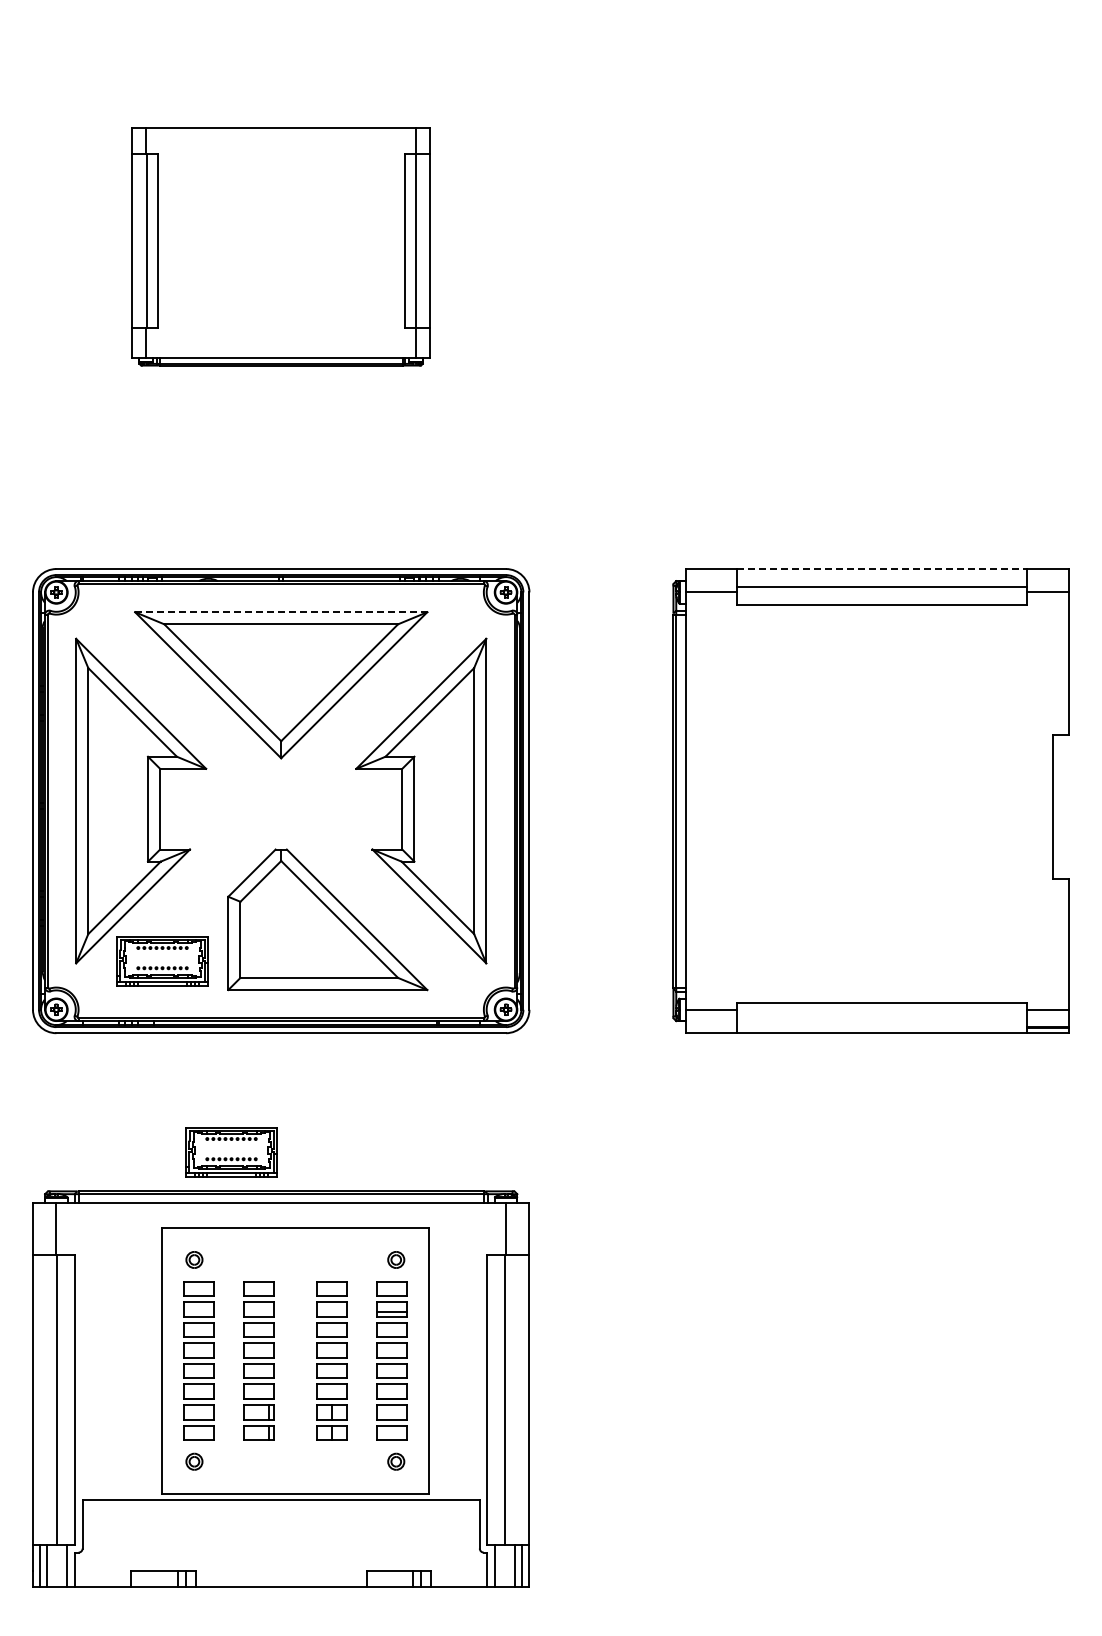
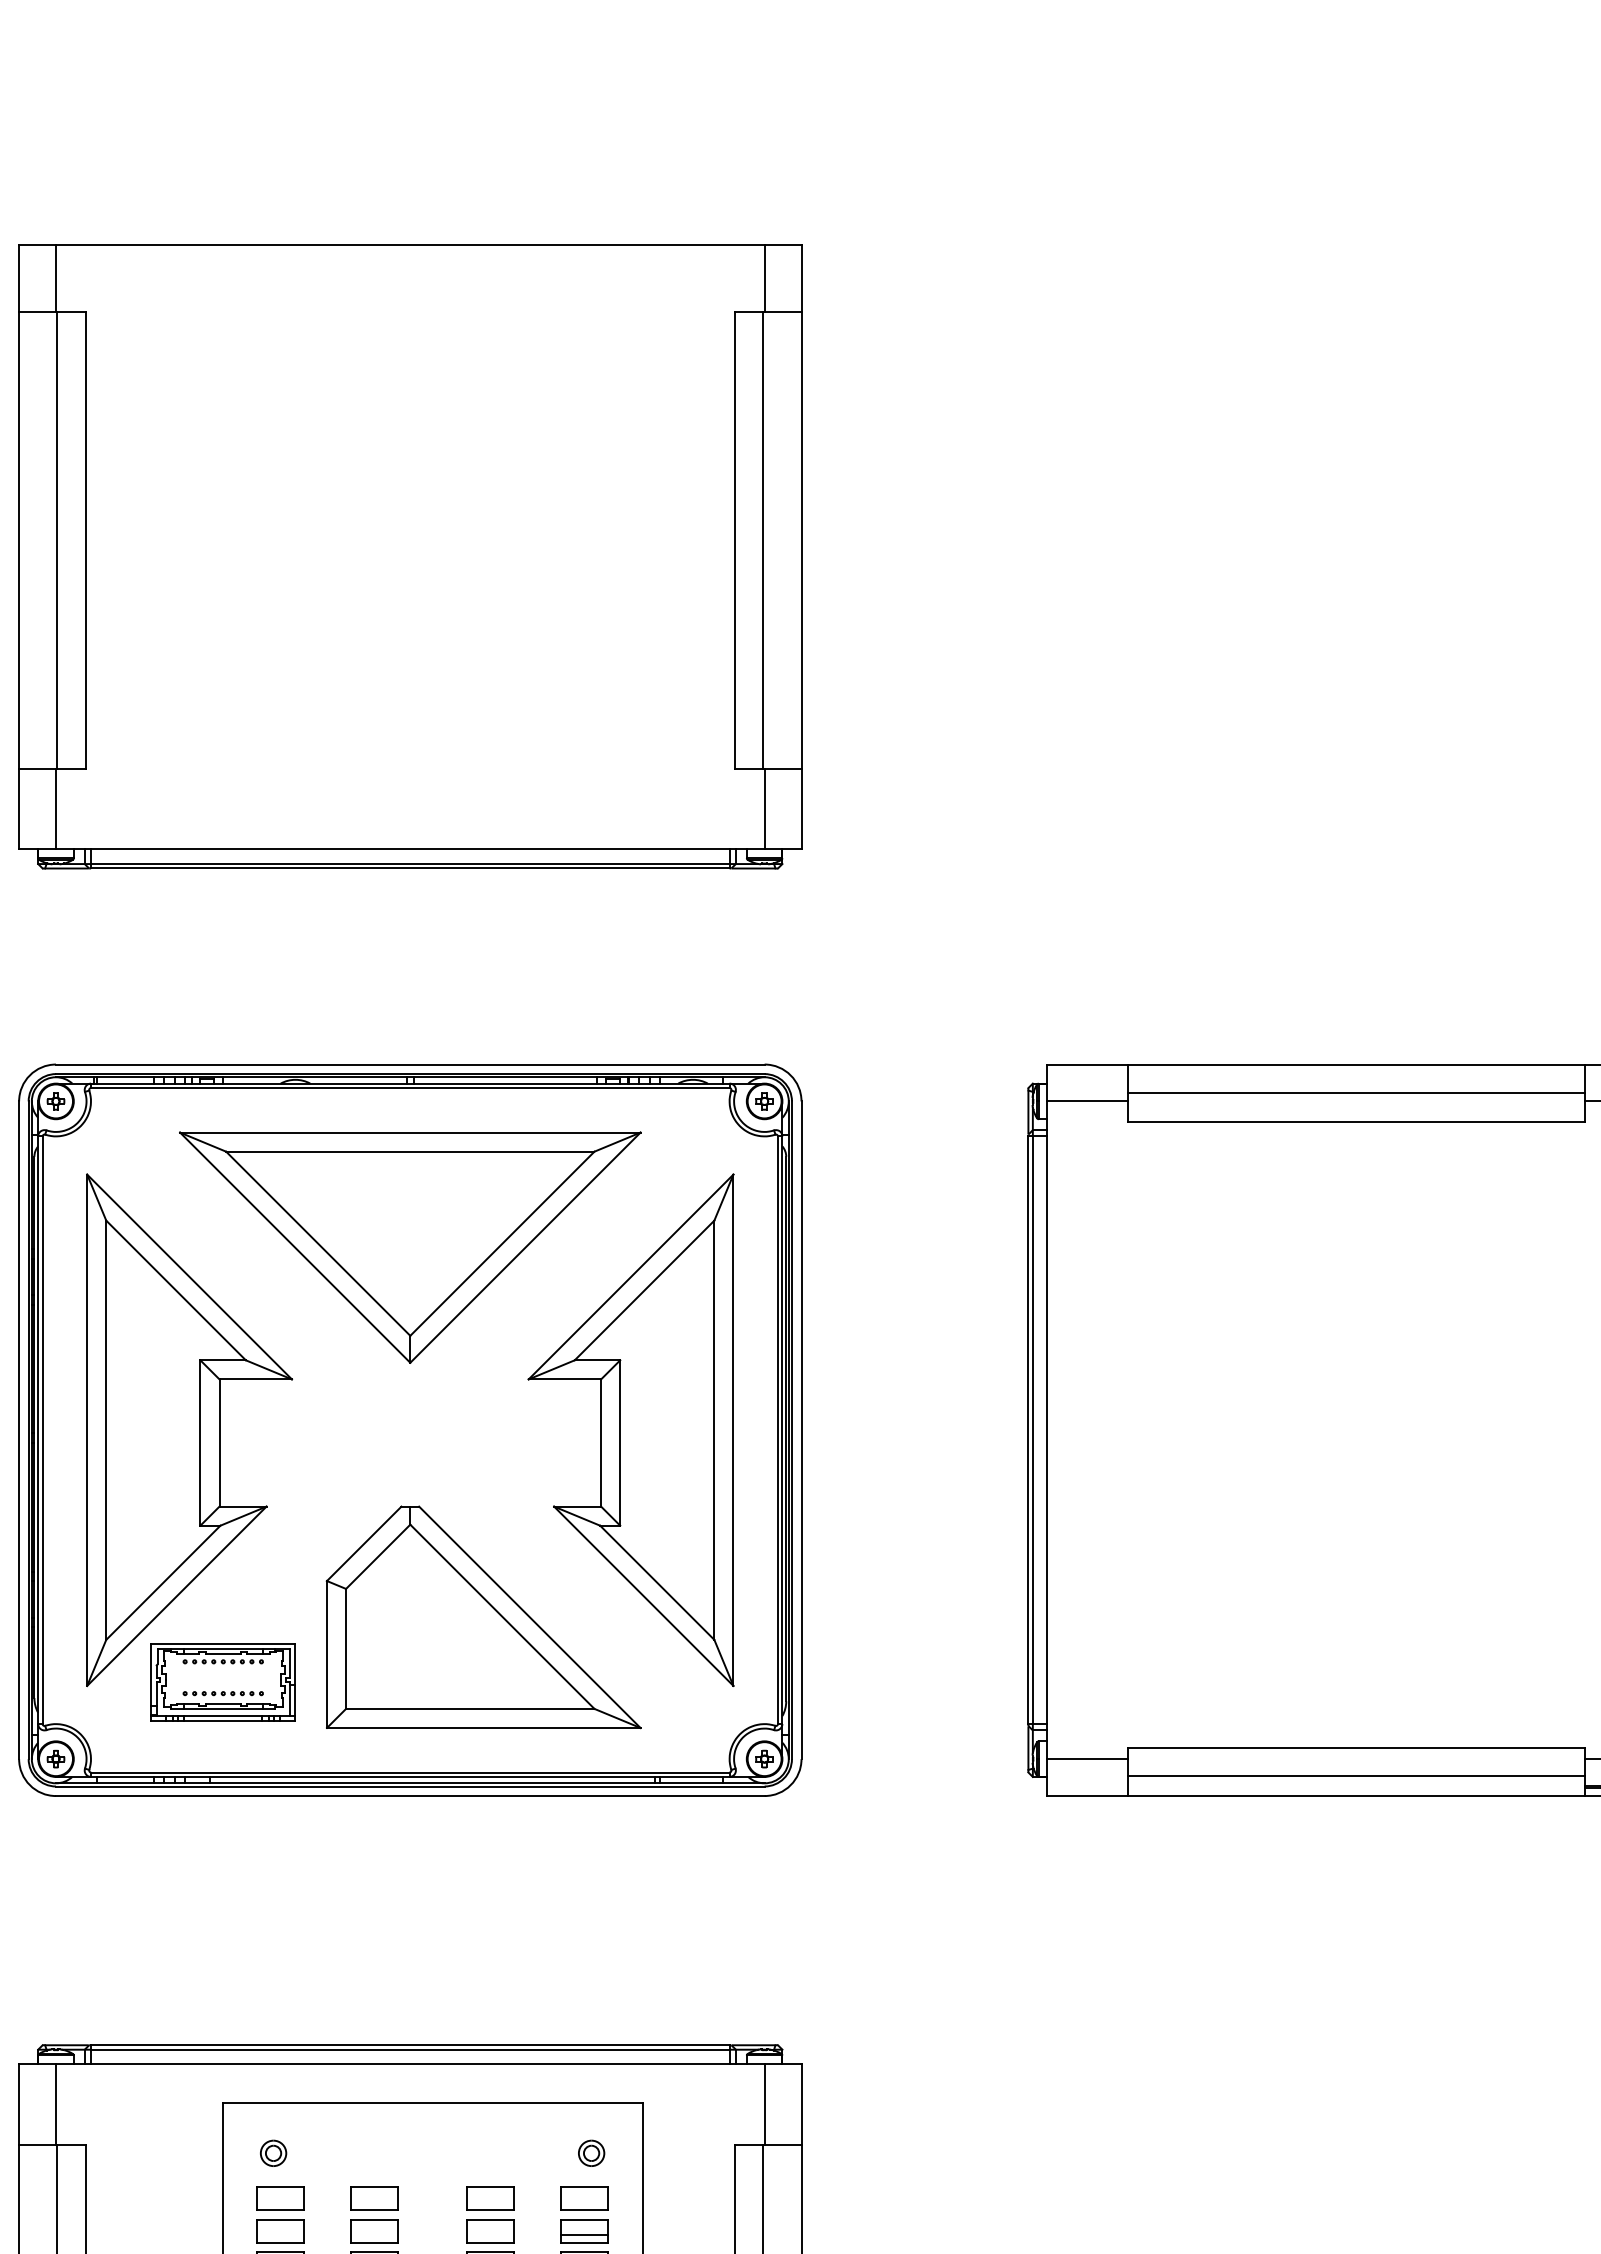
part: (280, 246) -> (409, 556), size x1.67
line: (881, 569) -> (1356, 1065), dashed -> solid
line: (281, 612) -> (410, 1133), dashed -> solid
line: (881, 1020) -> (1356, 1776), added
part: (231, 1152) -> (331, 1984), removed

